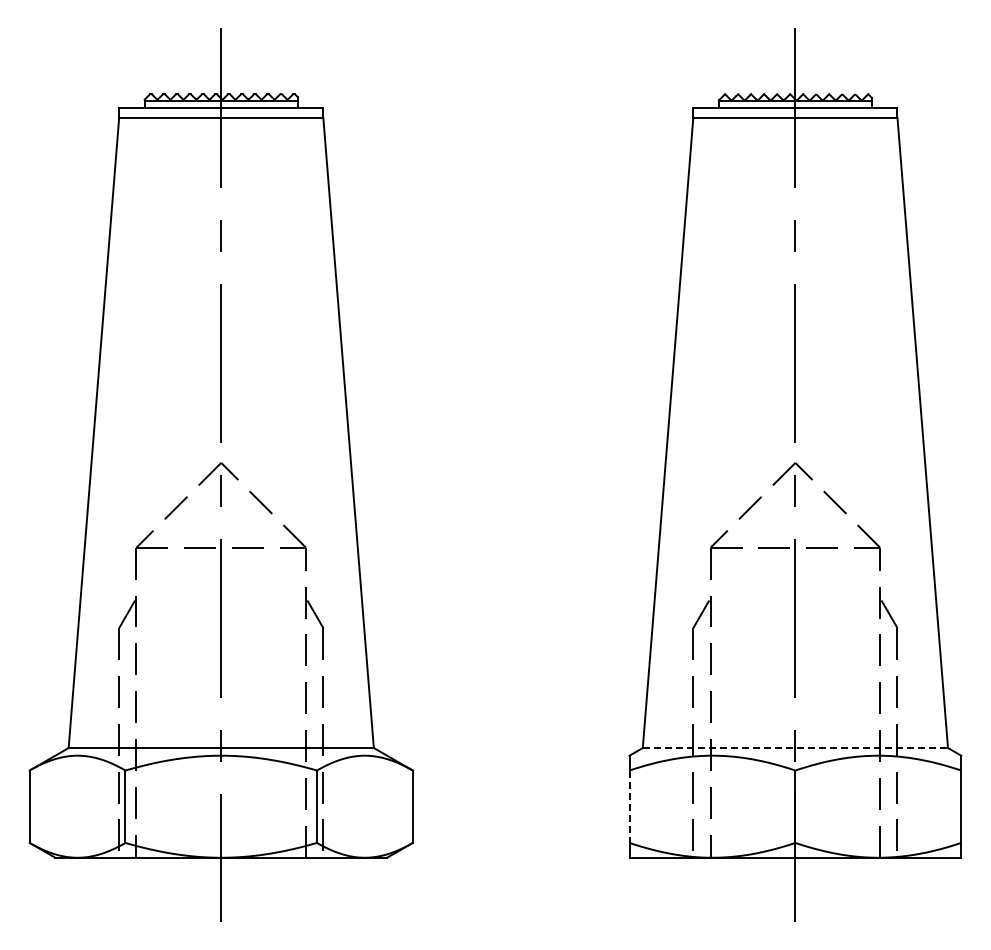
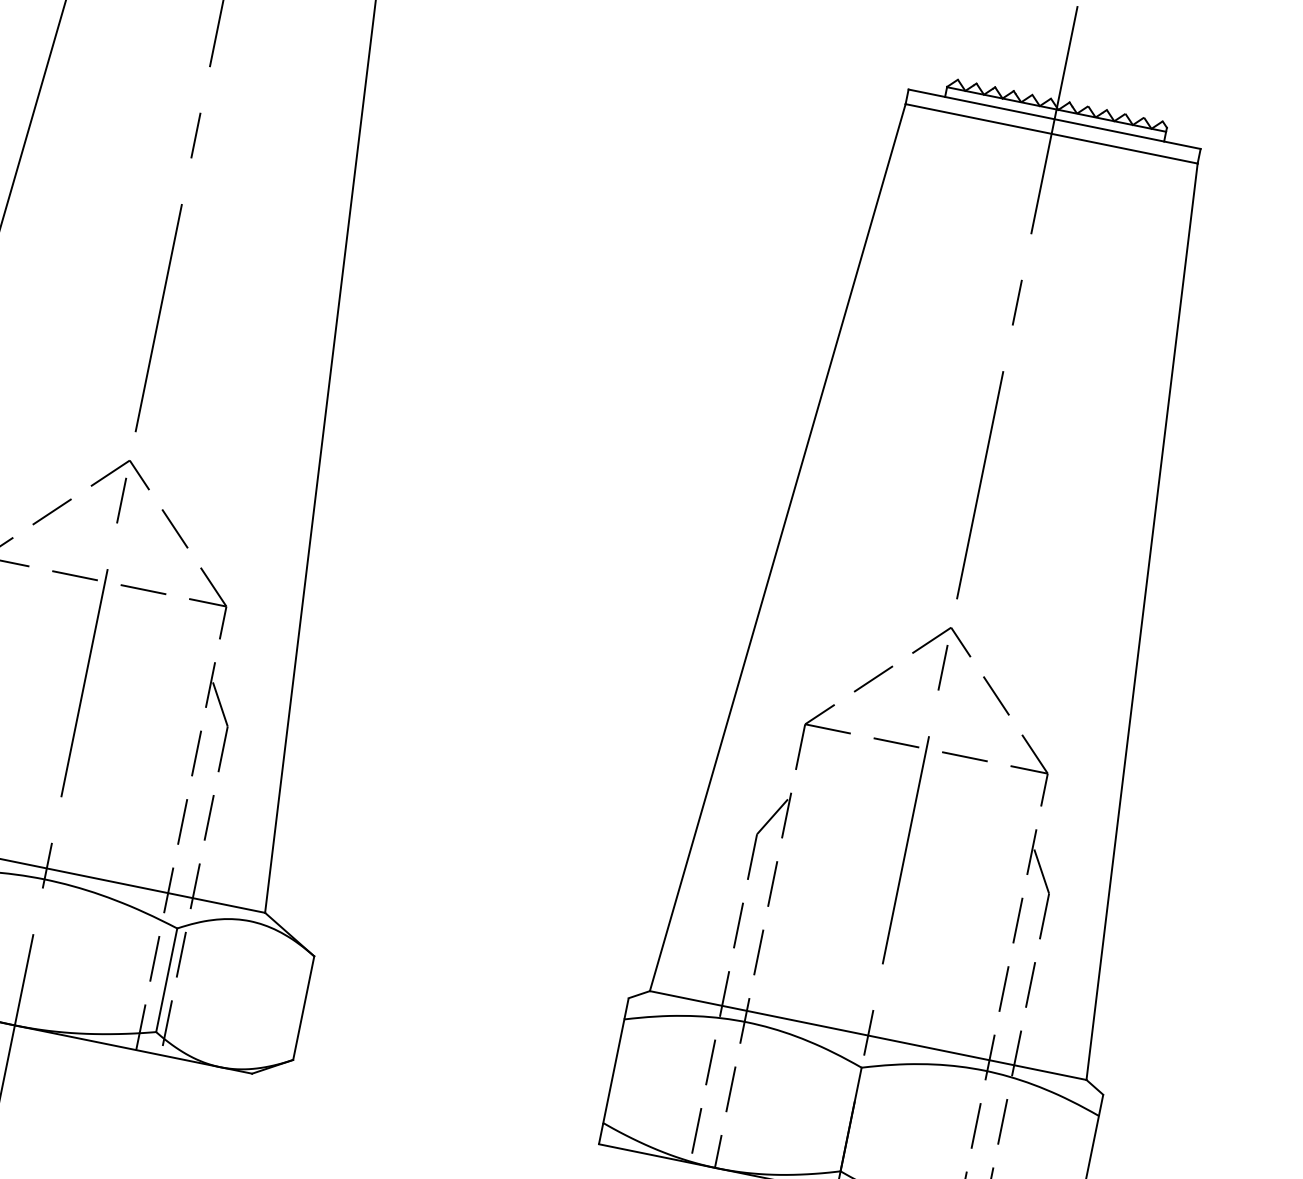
line: (795, 748) -> (868, 1036), dashed -> solid
line: (629, 807) -> (613, 1072), dashed -> solid

